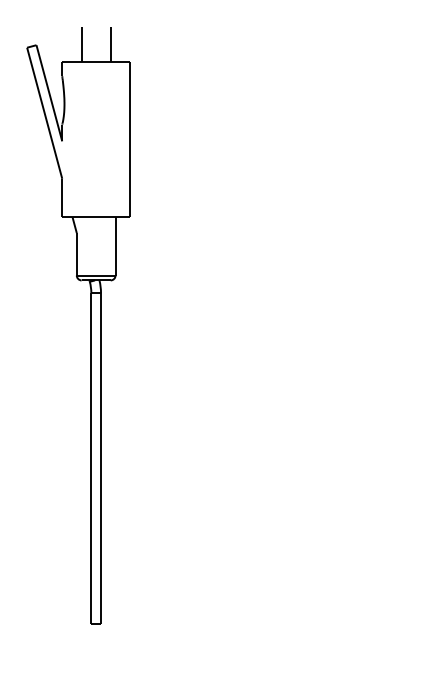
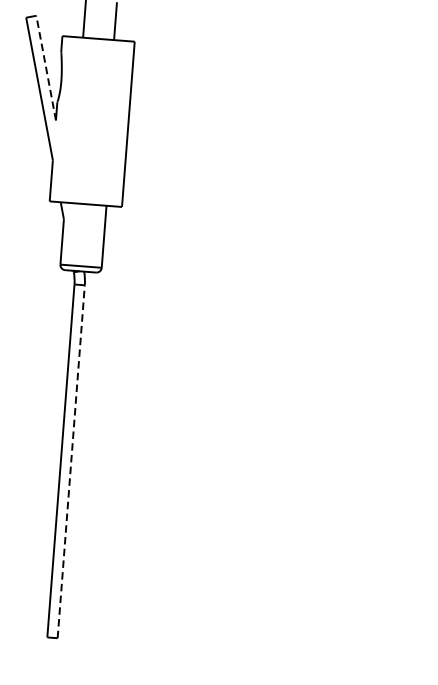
line: (49, 93) -> (46, 68), solid -> dashed
line: (101, 458) -> (71, 461), solid -> dashed

